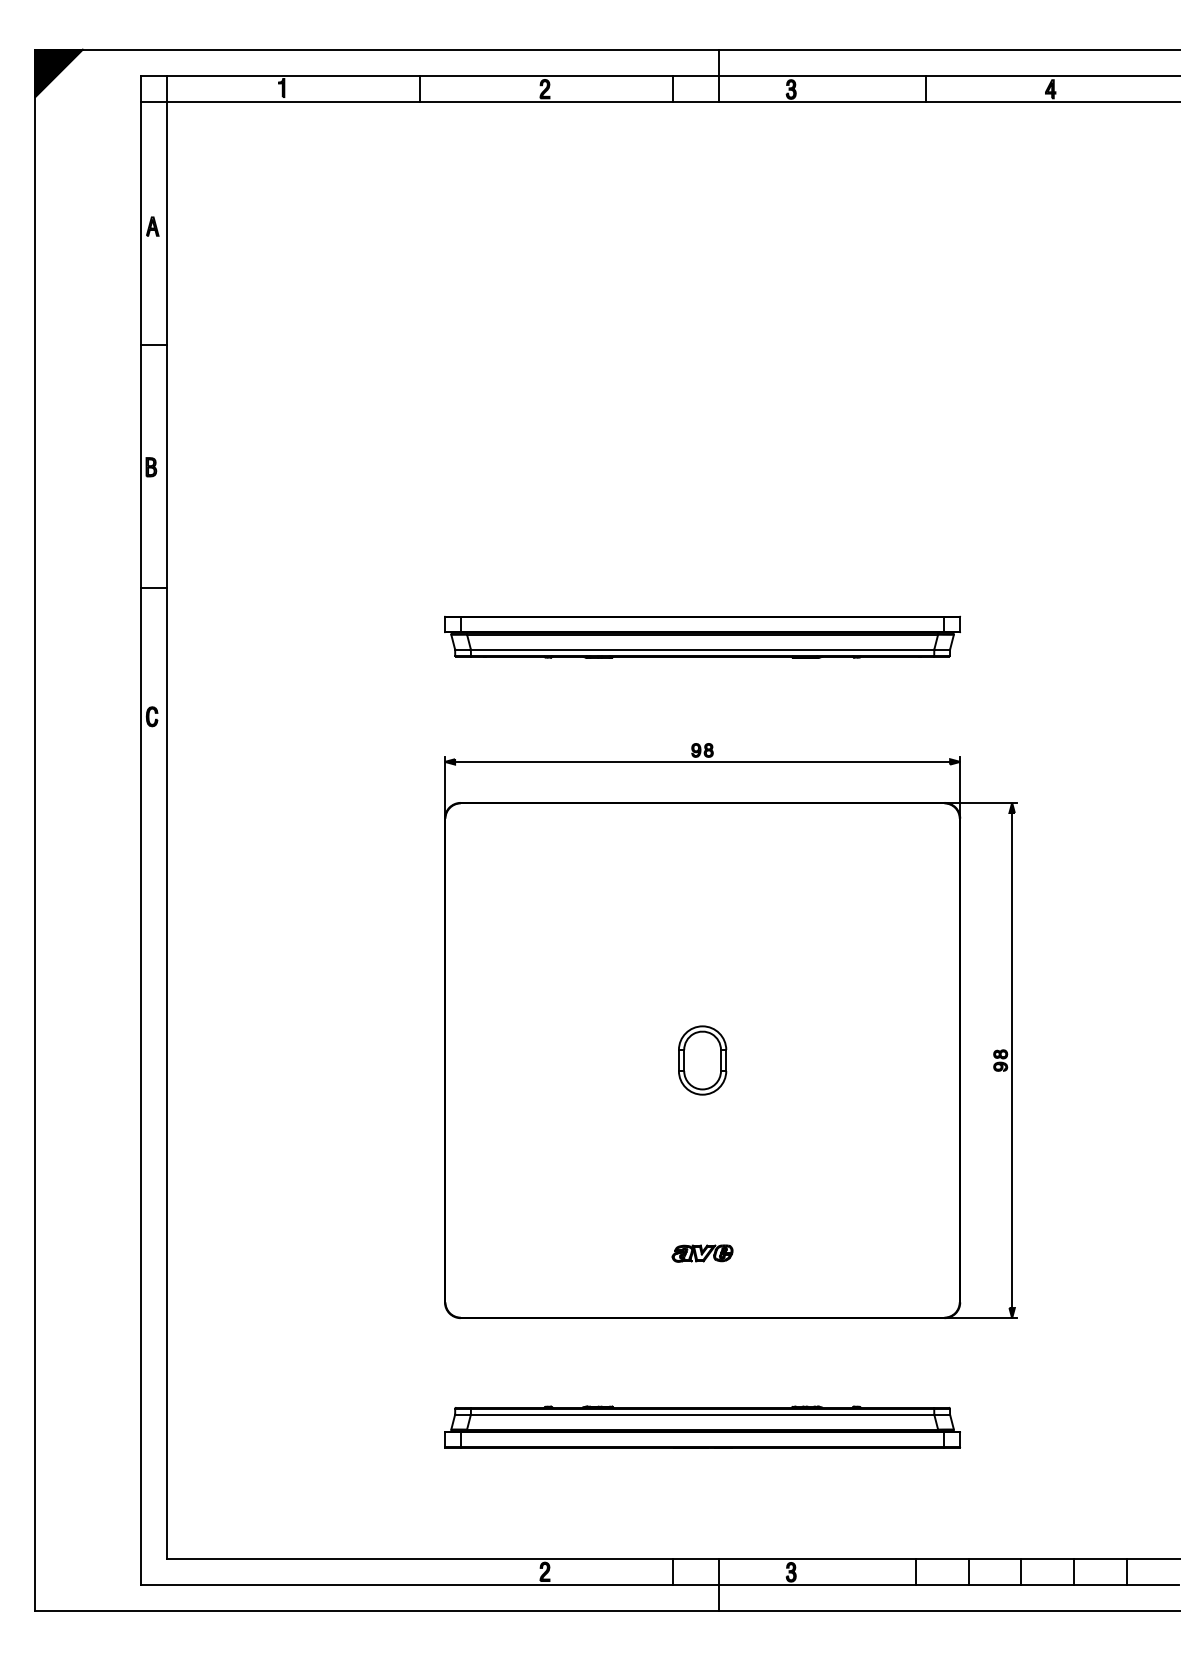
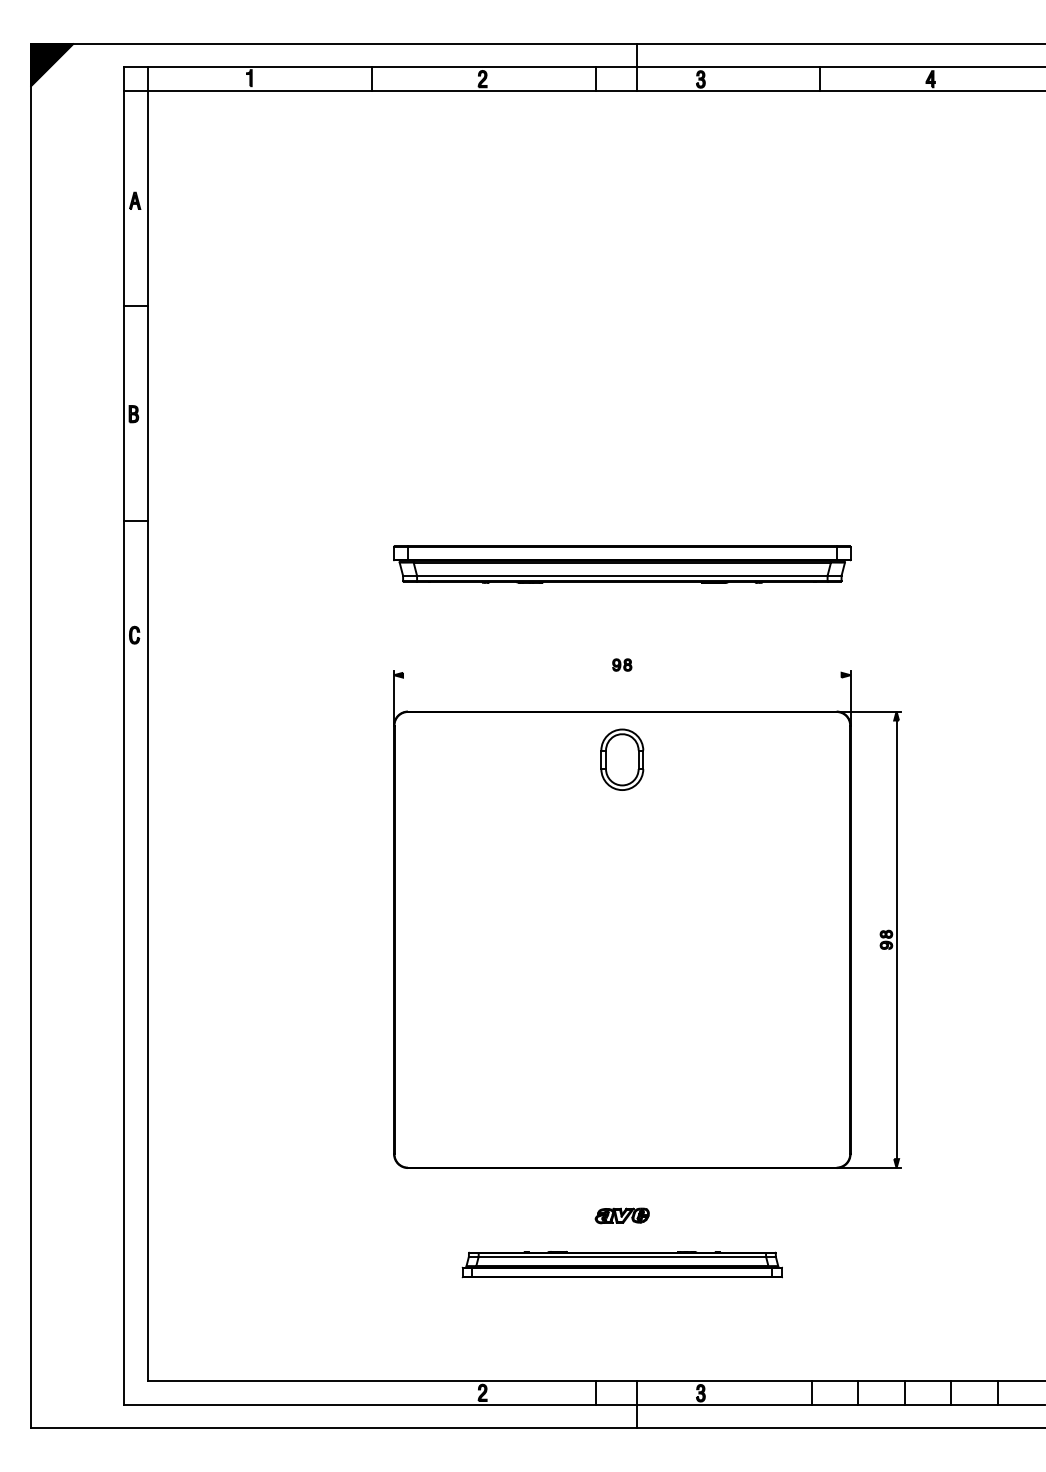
line: (702, 762) -> (622, 675), removed
part: (702, 1060) -> (622, 759), moved
part: (701, 1253) -> (621, 1215), moved
part: (702, 1426) -> (622, 1264), size x0.7

